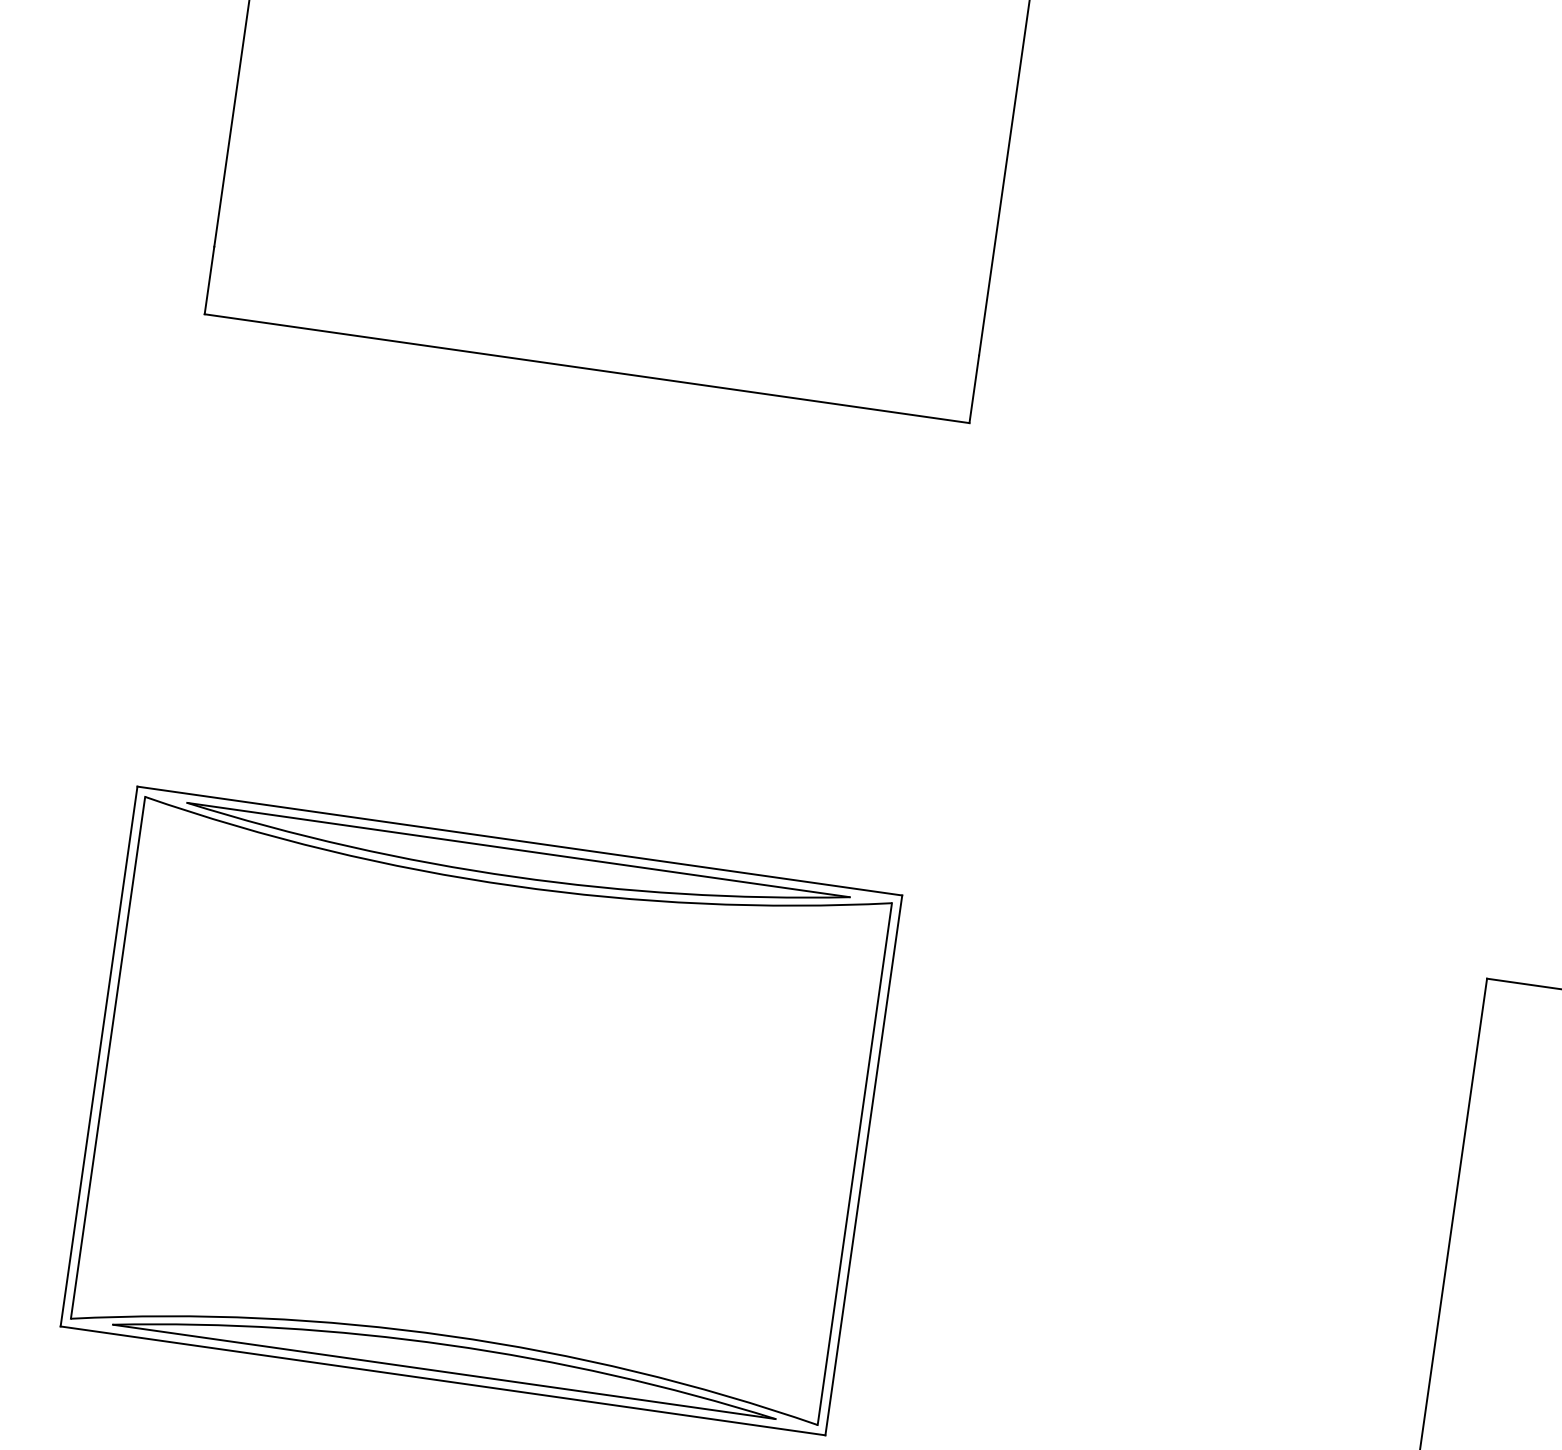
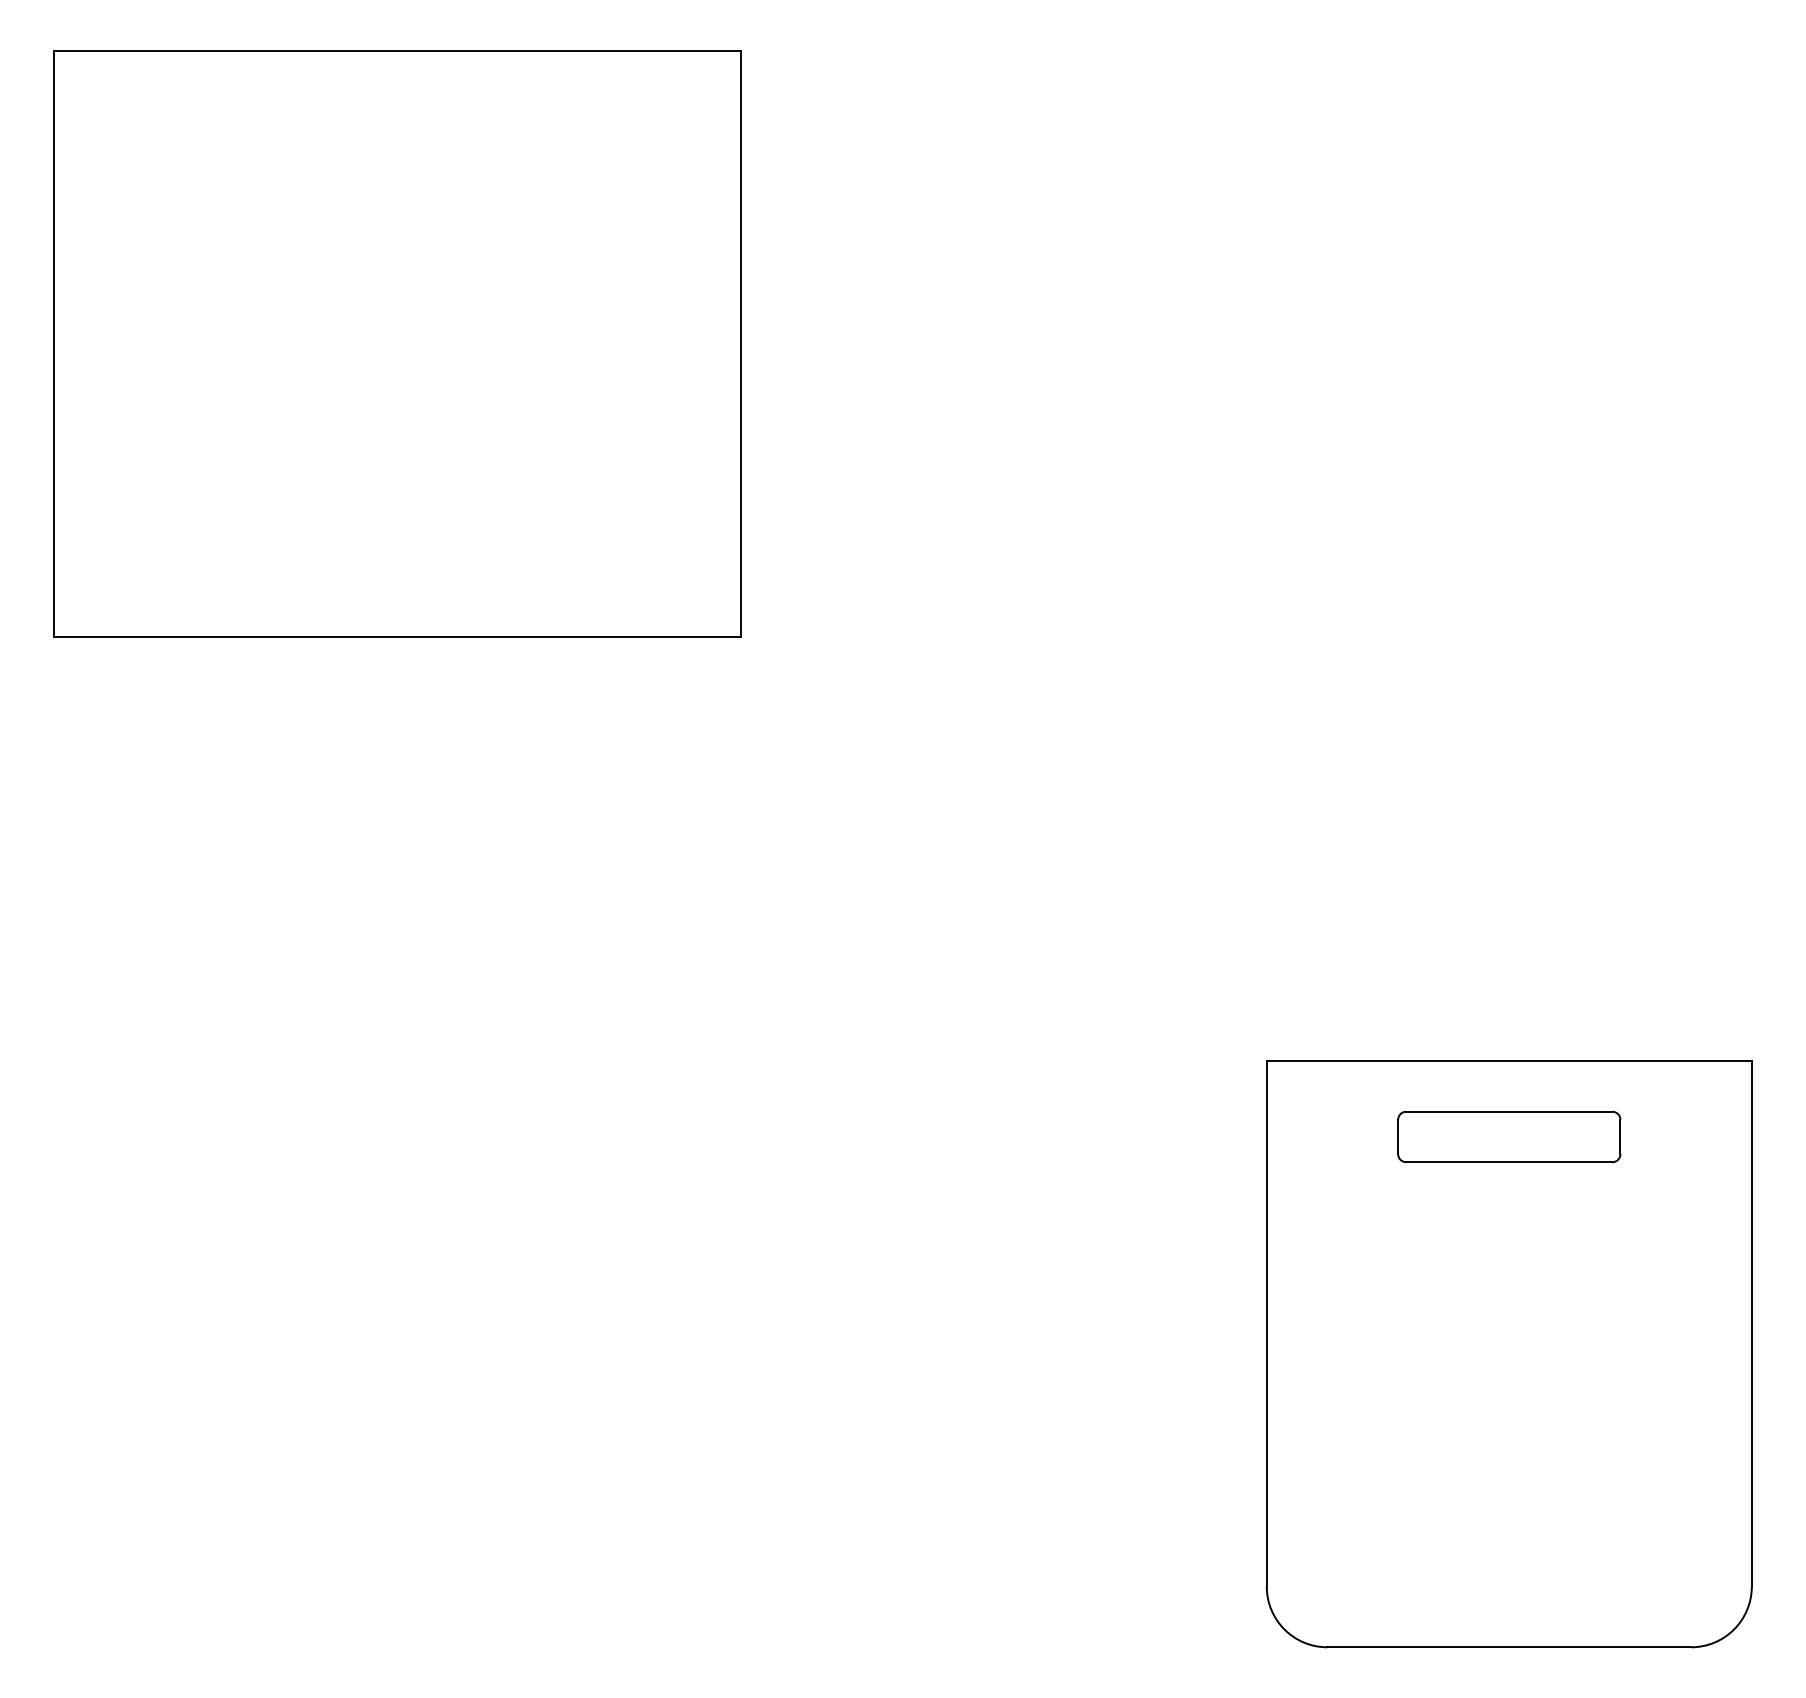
part: (481, 1110) -> (397, 1303), removed

